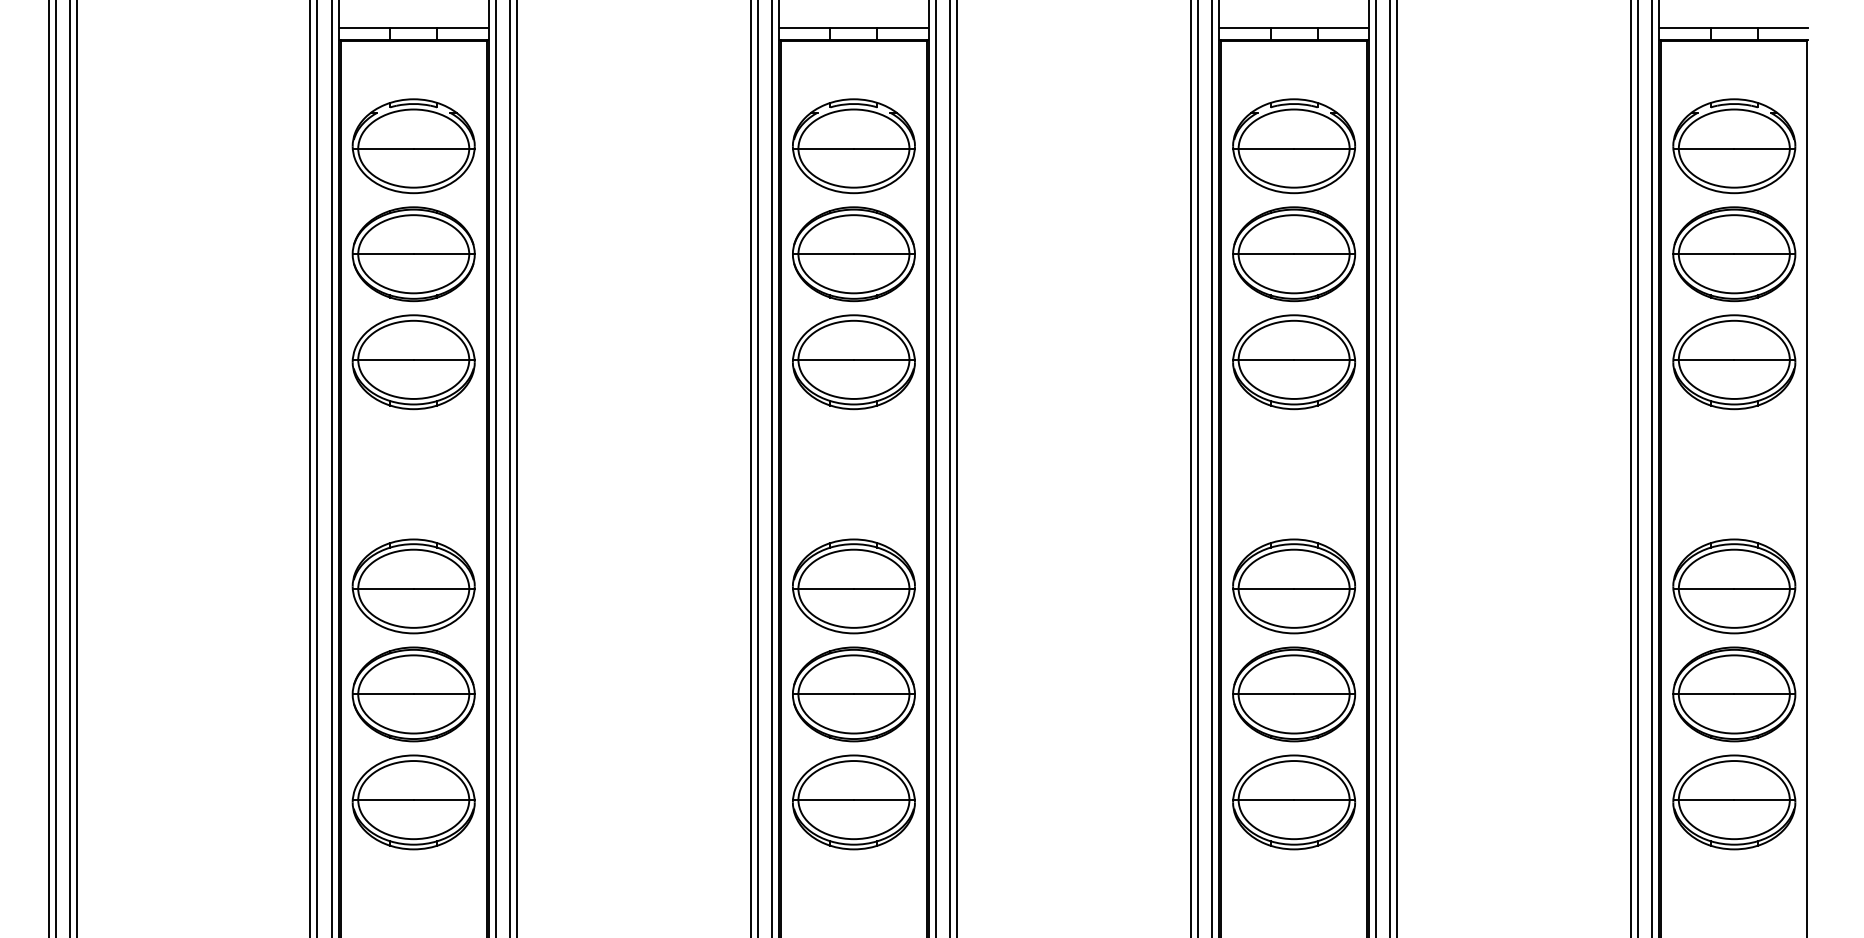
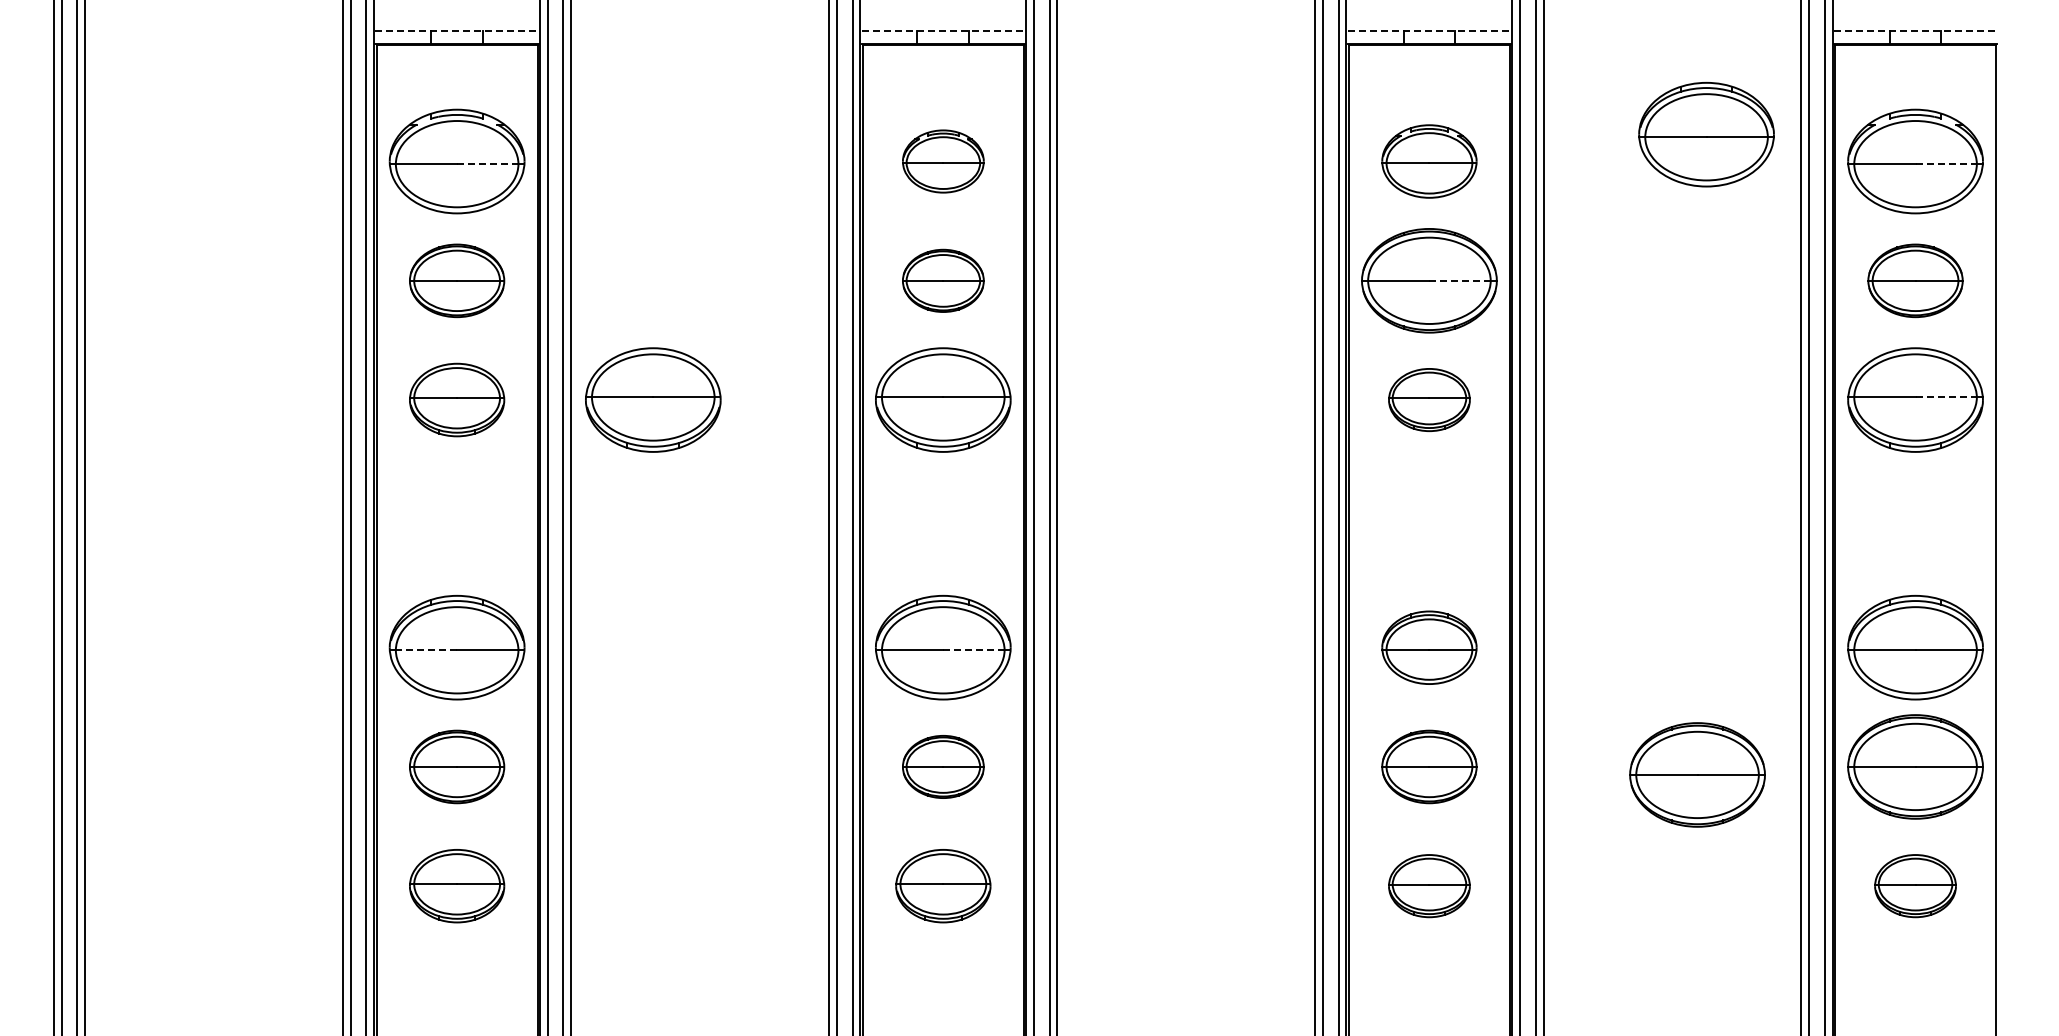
line: (414, 28) -> (457, 31), solid -> dashed
line: (854, 28) -> (943, 31), solid -> dashed
line: (1294, 28) -> (1429, 31), solid -> dashed
line: (1734, 28) -> (1915, 31), solid -> dashed
part: (1545, 121) -> (1706, 134), added
part: (854, 146) -> (943, 161), size x0.6
part: (1294, 146) -> (1429, 161), size x0.7
line: (441, 148) -> (487, 164), solid -> dashed
line: (1762, 148) -> (1946, 164), solid -> dashed
part: (413, 253) -> (456, 280), size x0.7
part: (854, 253) -> (943, 280), size x0.6
line: (1322, 253) -> (1460, 280), solid -> dashed
part: (1734, 253) -> (1915, 280), size x0.7
line: (1762, 359) -> (1946, 397), solid -> dashed
part: (413, 361) -> (456, 399), size x0.7
part: (591, 361) -> (653, 399), added
part: (1294, 361) -> (1429, 399), size x0.6
part: (1294, 586) -> (1429, 647), size x0.7
line: (385, 588) -> (426, 650), solid -> dashed
line: (881, 588) -> (973, 650), solid -> dashed
part: (413, 694) -> (456, 766), size x0.7
part: (854, 694) -> (943, 766), size x0.6
part: (1294, 694) -> (1429, 766), size x0.7
part: (1536, 701) -> (1697, 774), added
part: (413, 801) -> (456, 885), size x0.7
part: (854, 801) -> (943, 885), size x0.7
part: (1294, 801) -> (1429, 885), size x0.6
part: (1734, 801) -> (1915, 885), size x0.6

